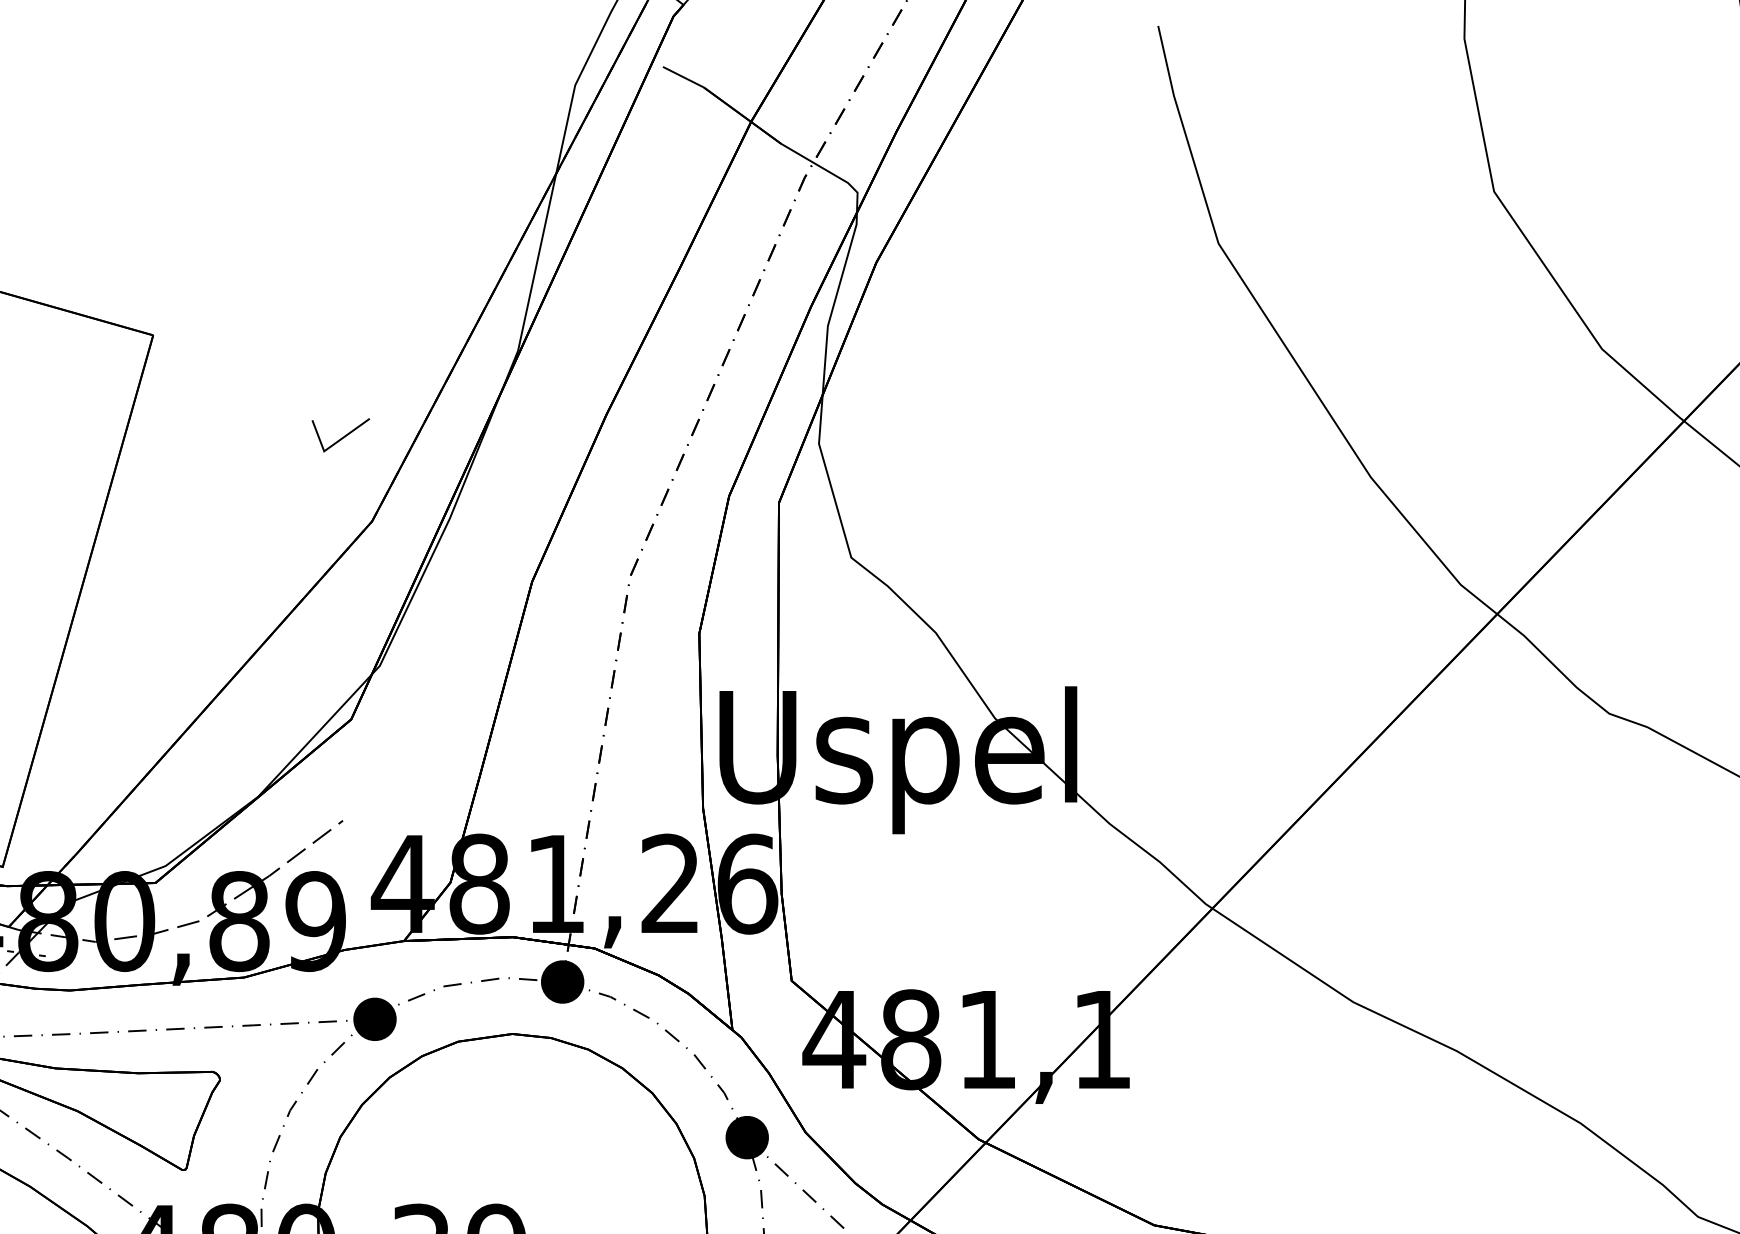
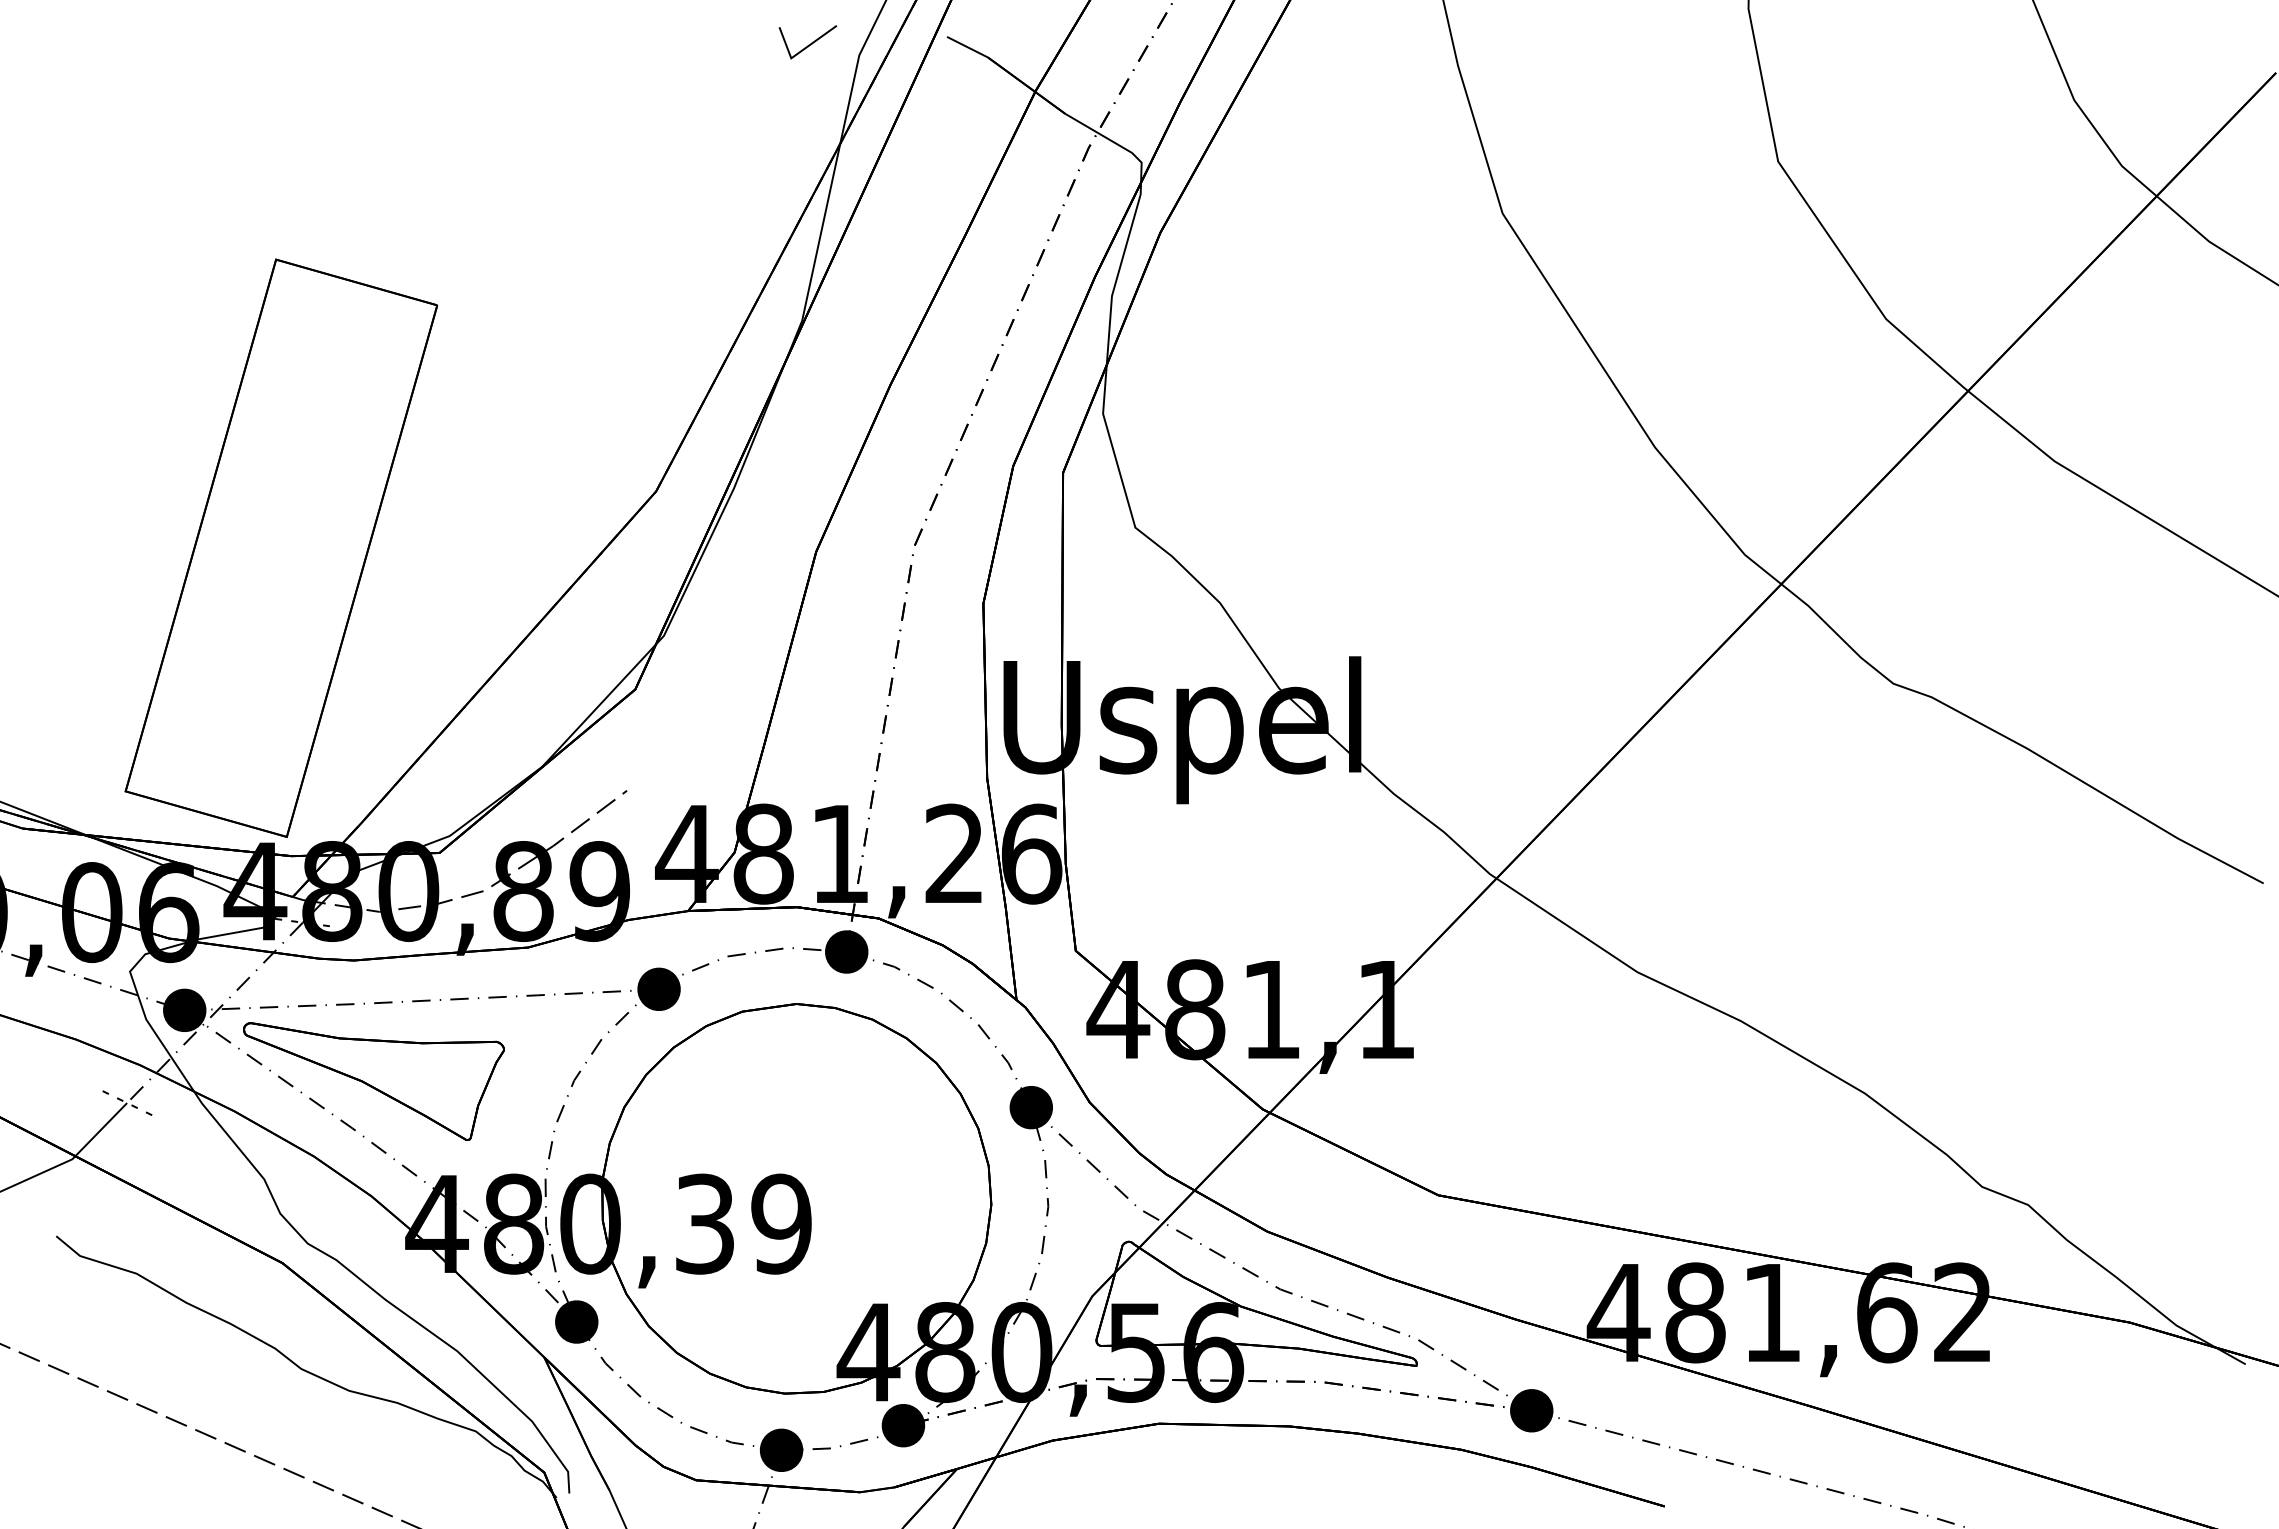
line: (341, 437) -> (808, 44), moved

